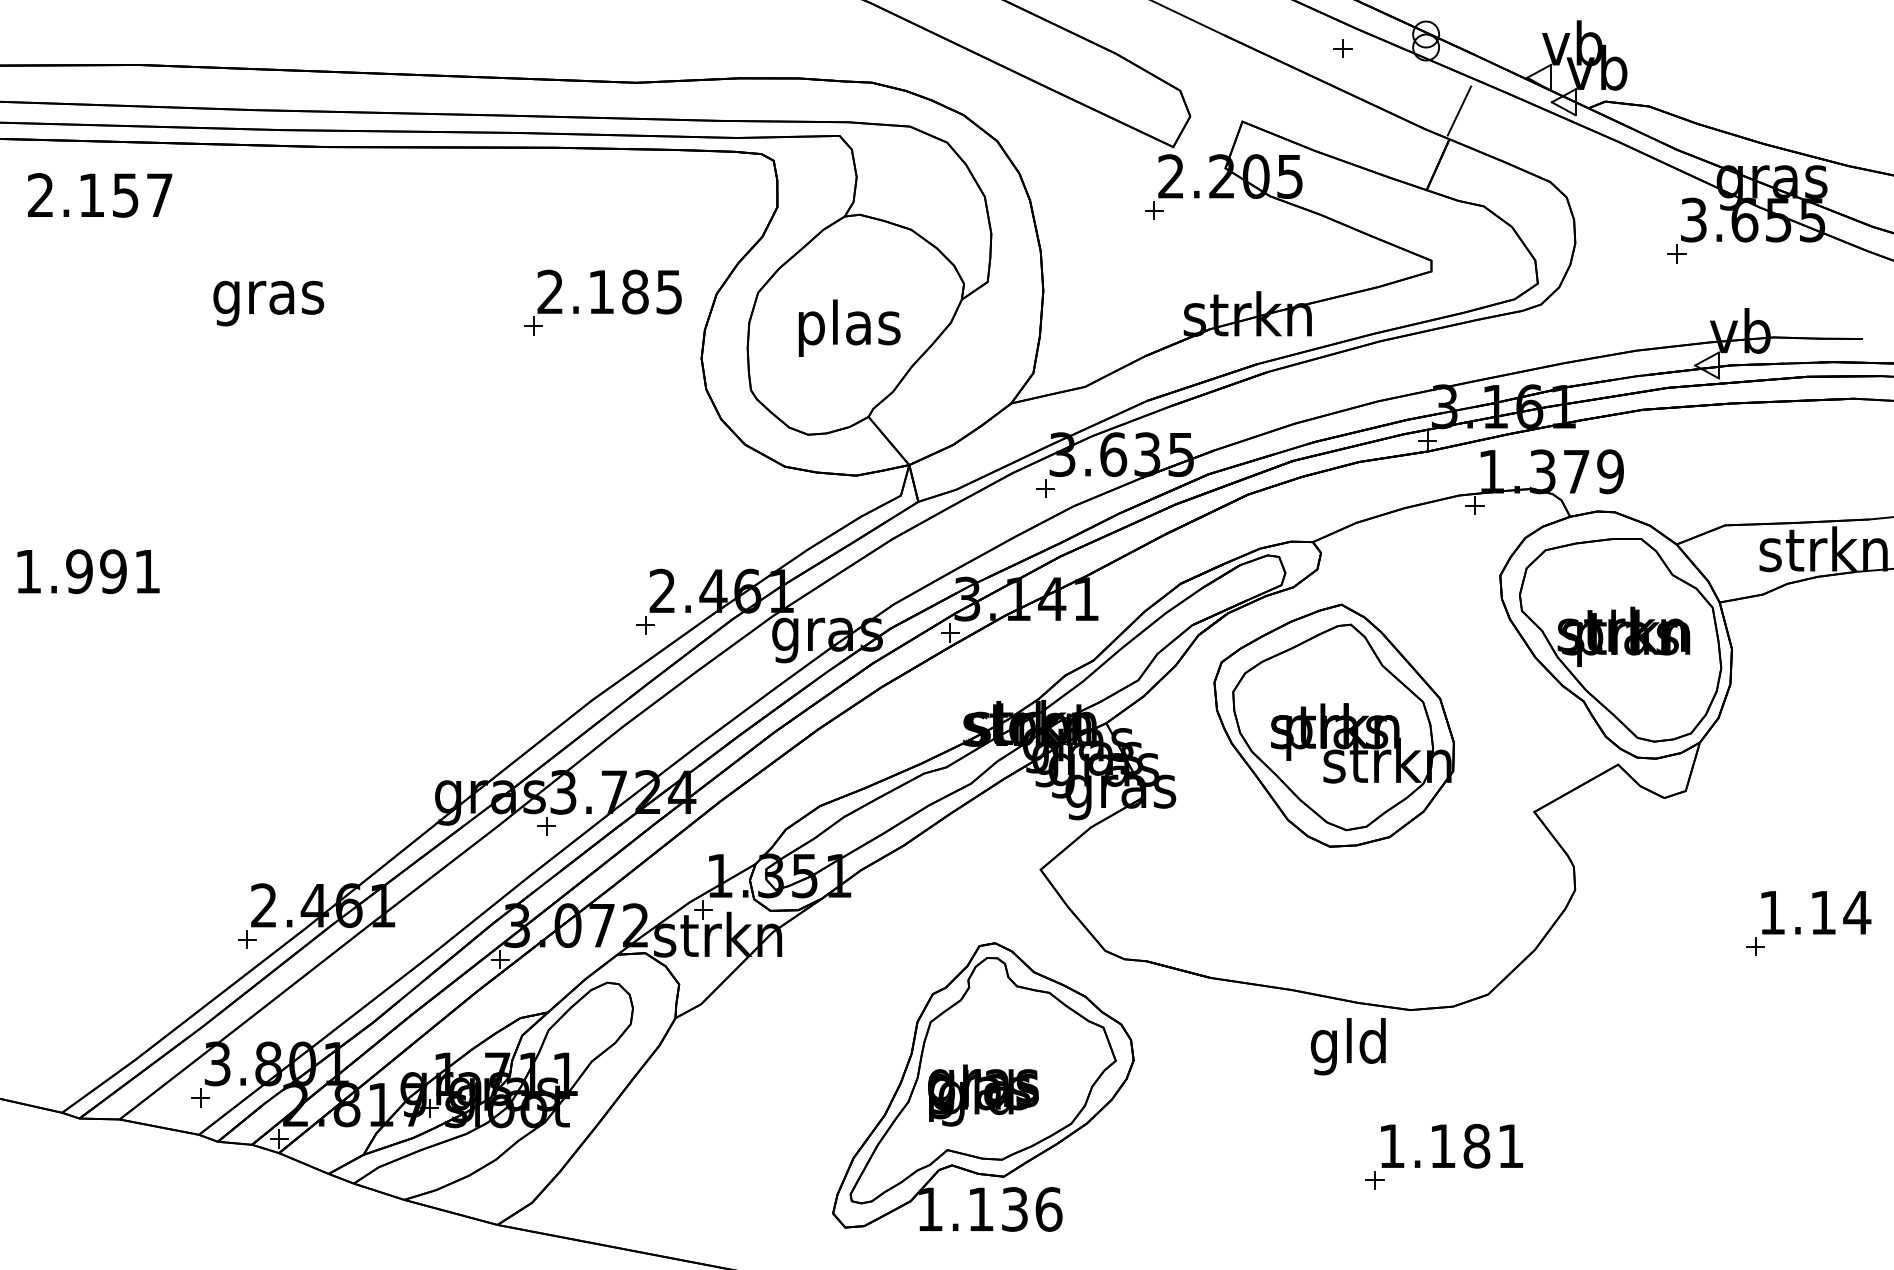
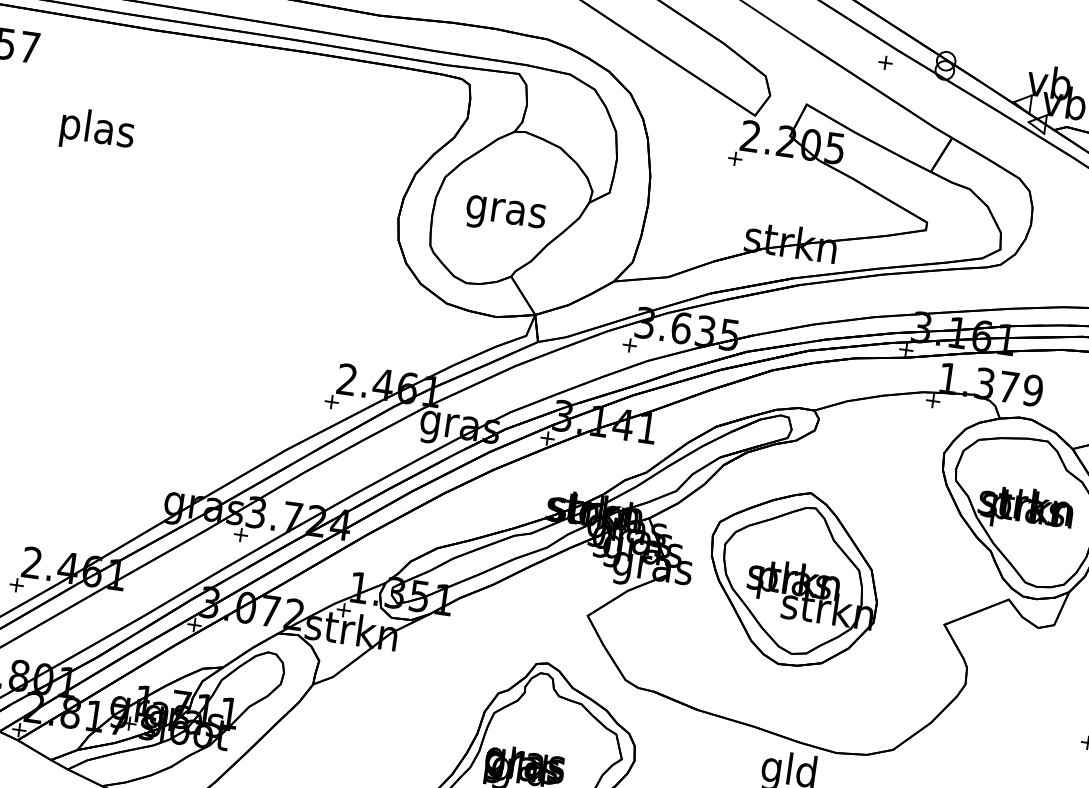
line: (1459, 110) -> (962, 118), removed
text: (268, 297) -> (96, 131), gras -> plas
part: (602, 302) -> (333, 168), removed
text: (848, 327) -> (506, 211), plas -> gras
part: (1333, 725) -> (793, 578), moved

